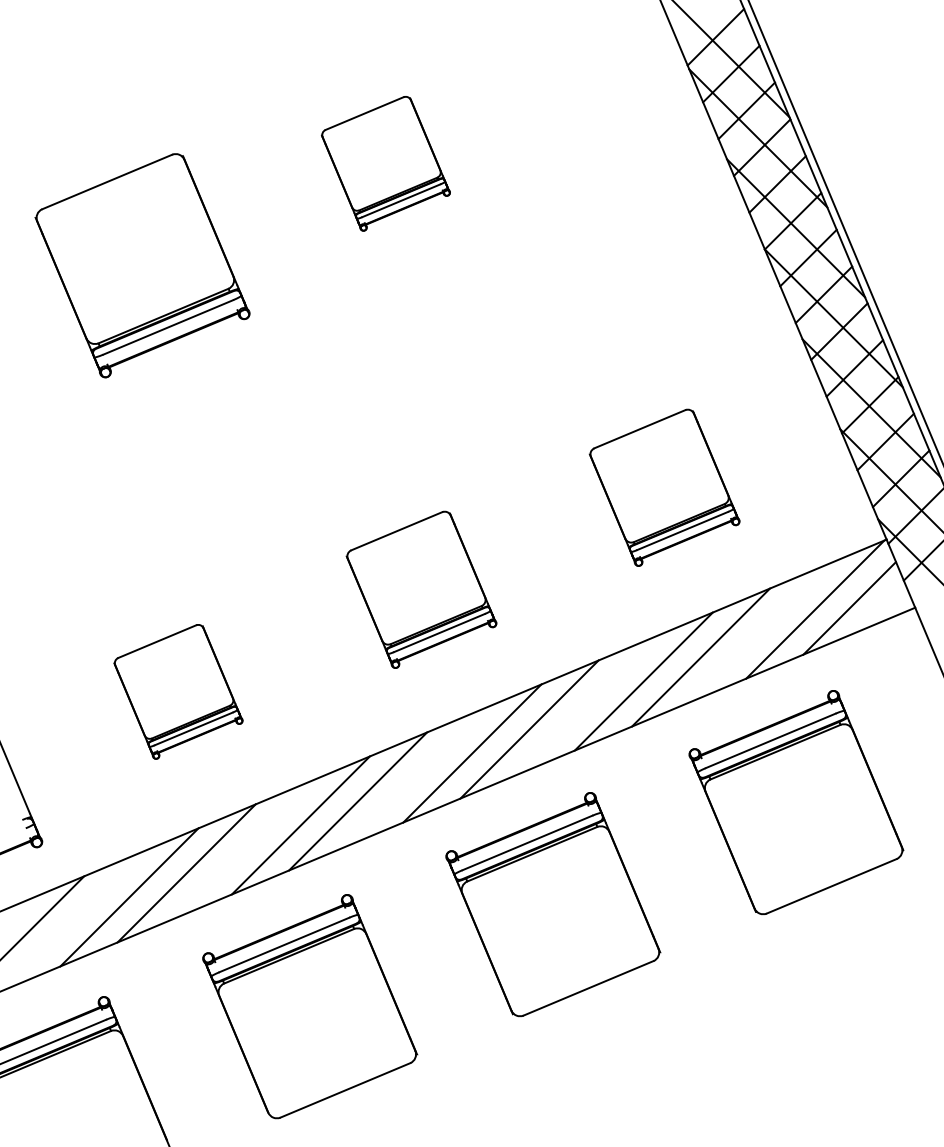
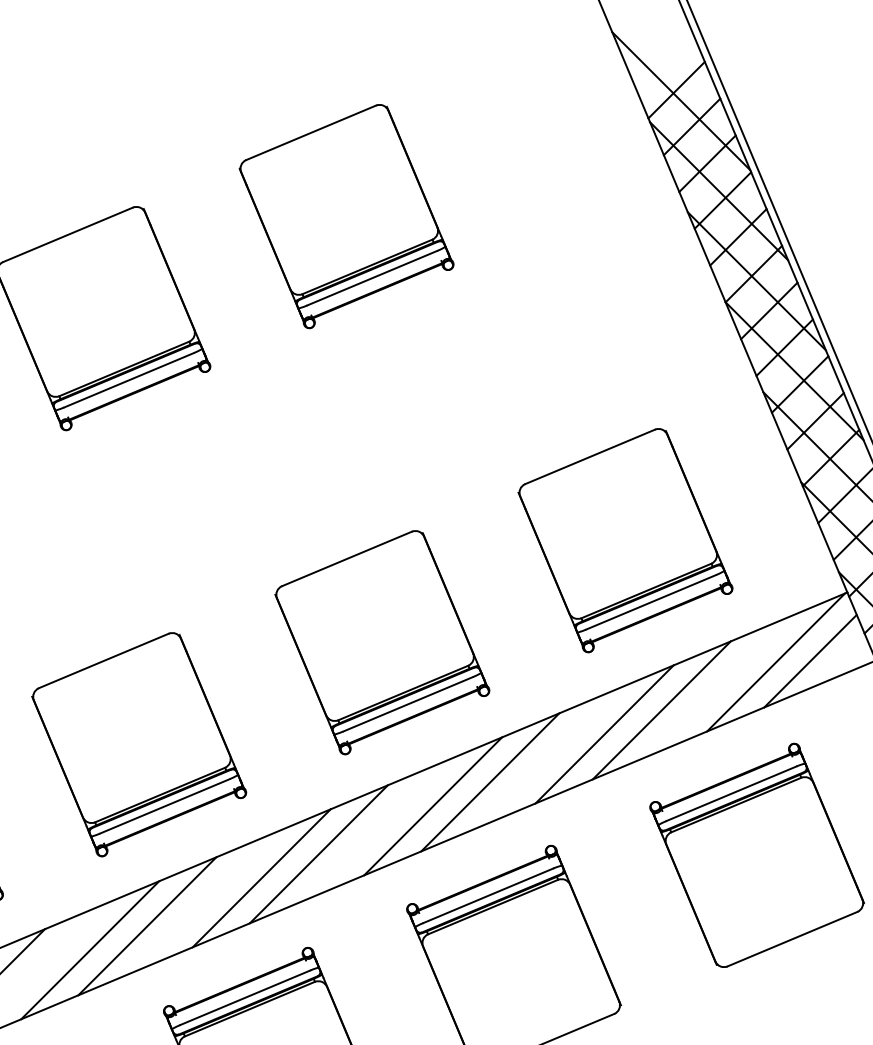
part: (385, 163) -> (346, 216), size x1.67
part: (664, 487) -> (625, 540), size x1.43
part: (421, 589) -> (382, 642), size x1.43
part: (178, 691) -> (139, 744), size x1.67

